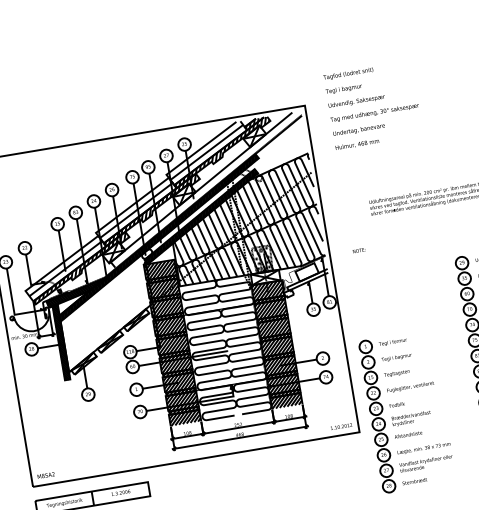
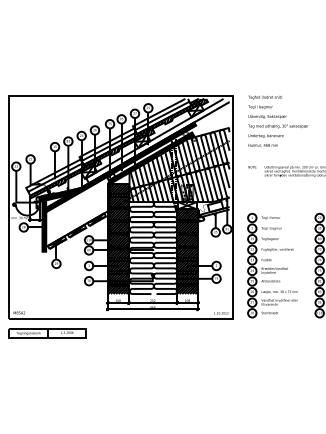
text: (373, 104) -> (278, 120), moved
text: (359, 251) -> (252, 167), moved
part: (406, 411) -> (272, 265), moved

